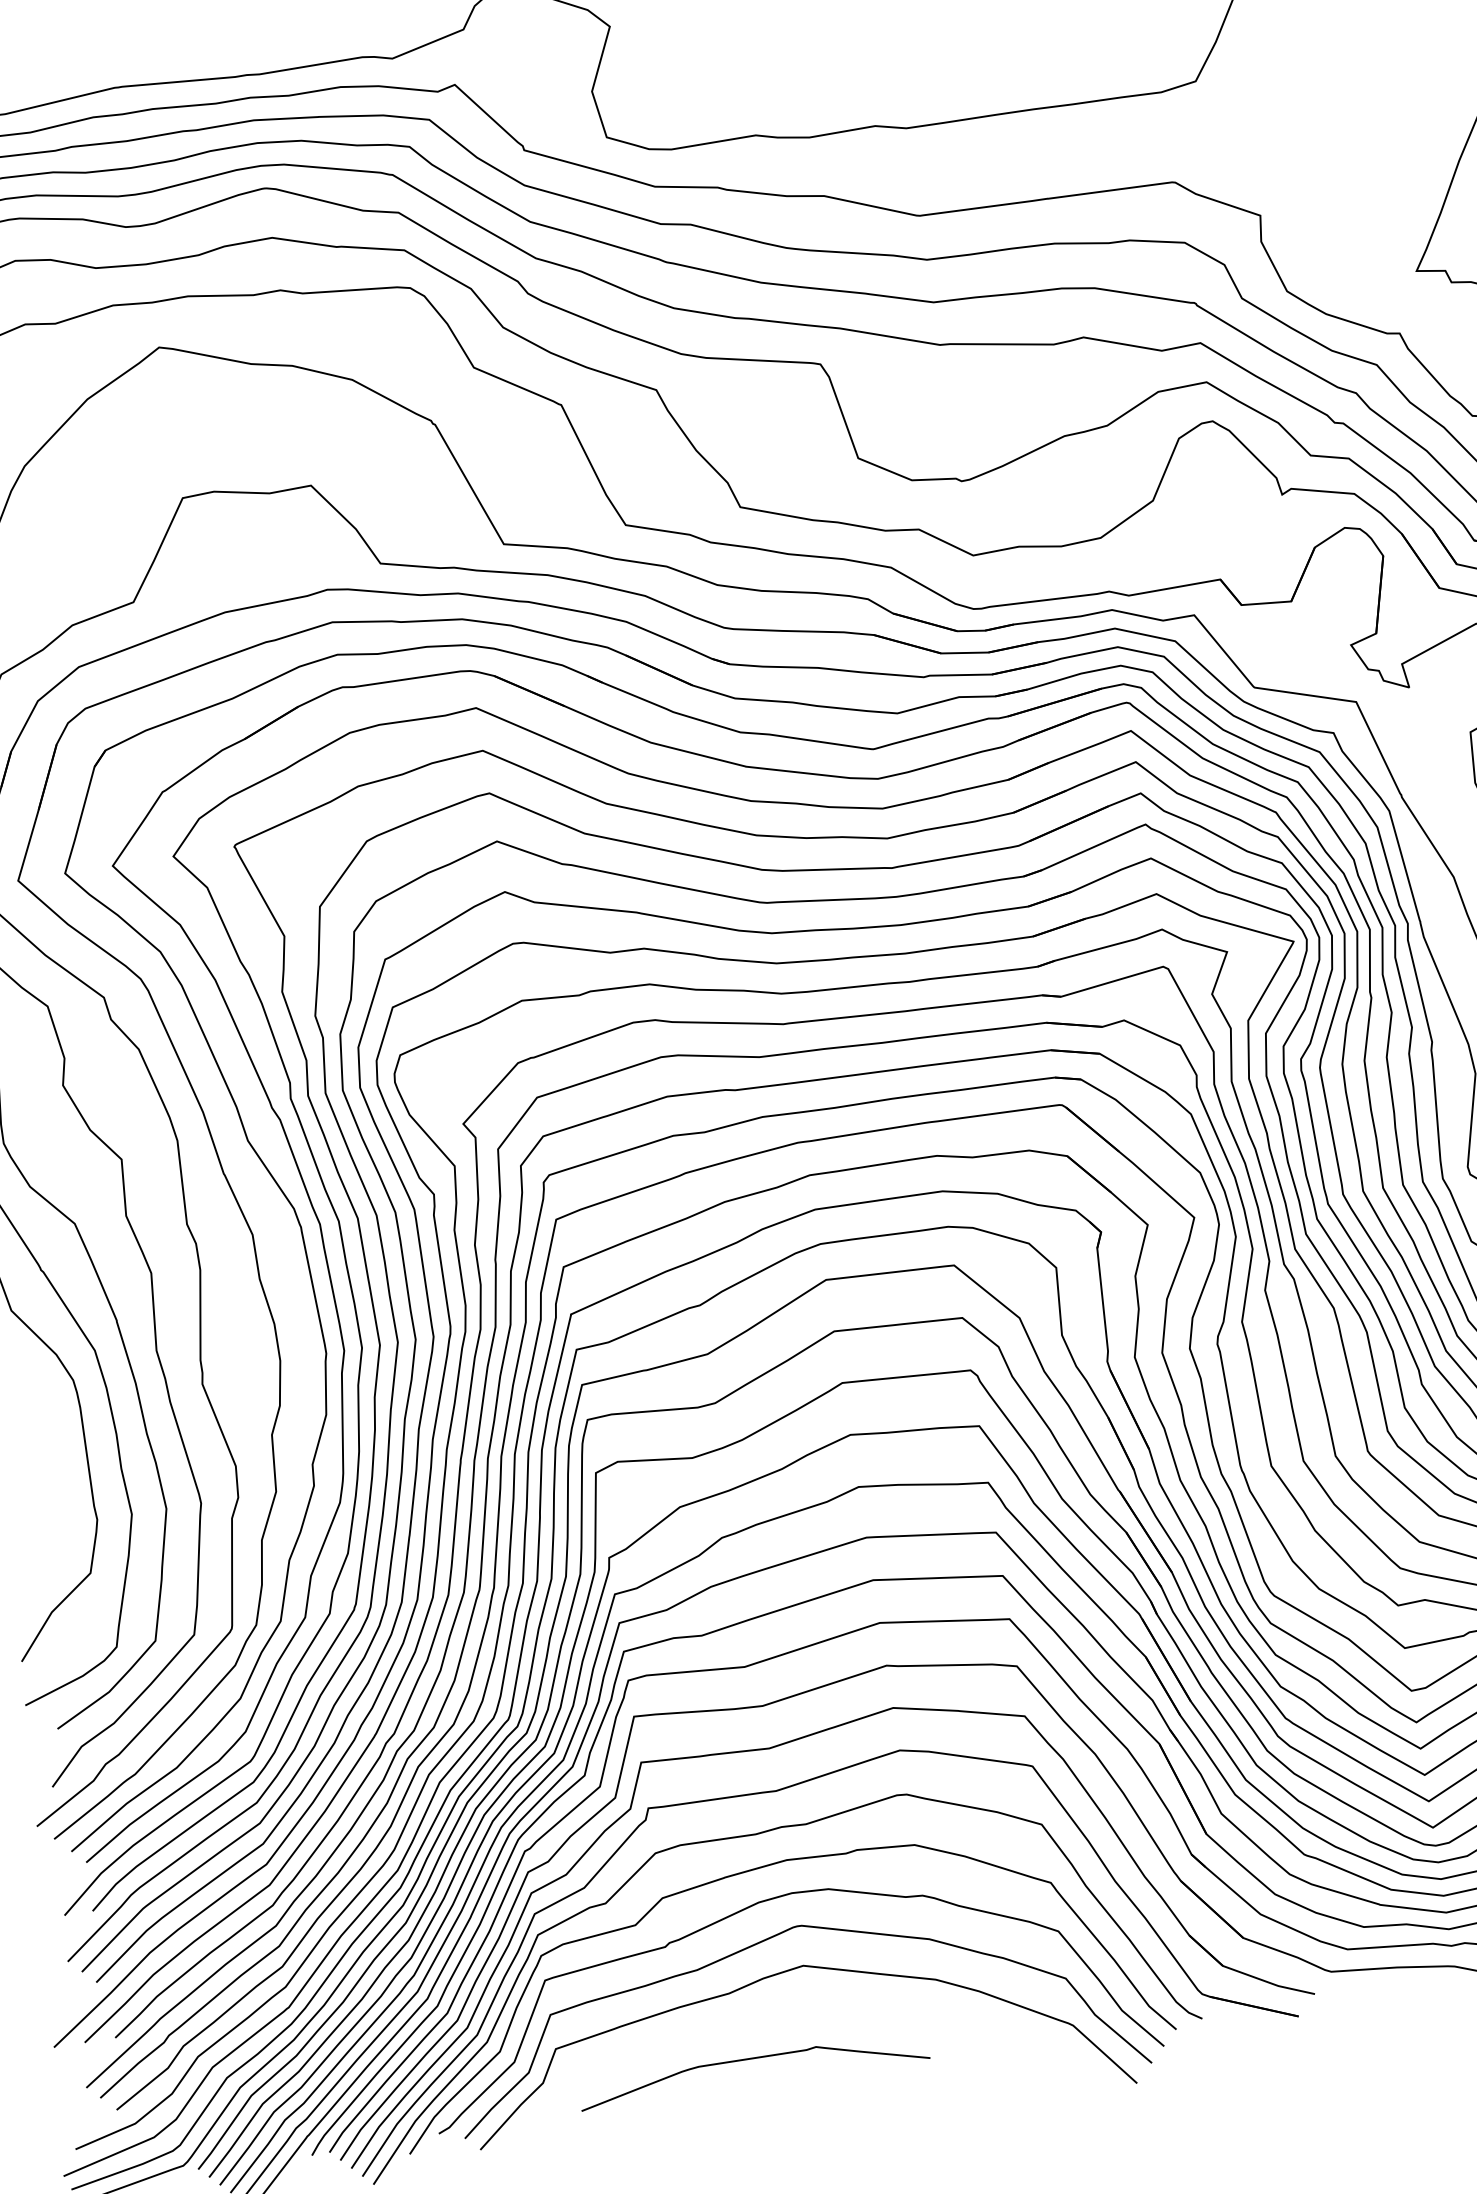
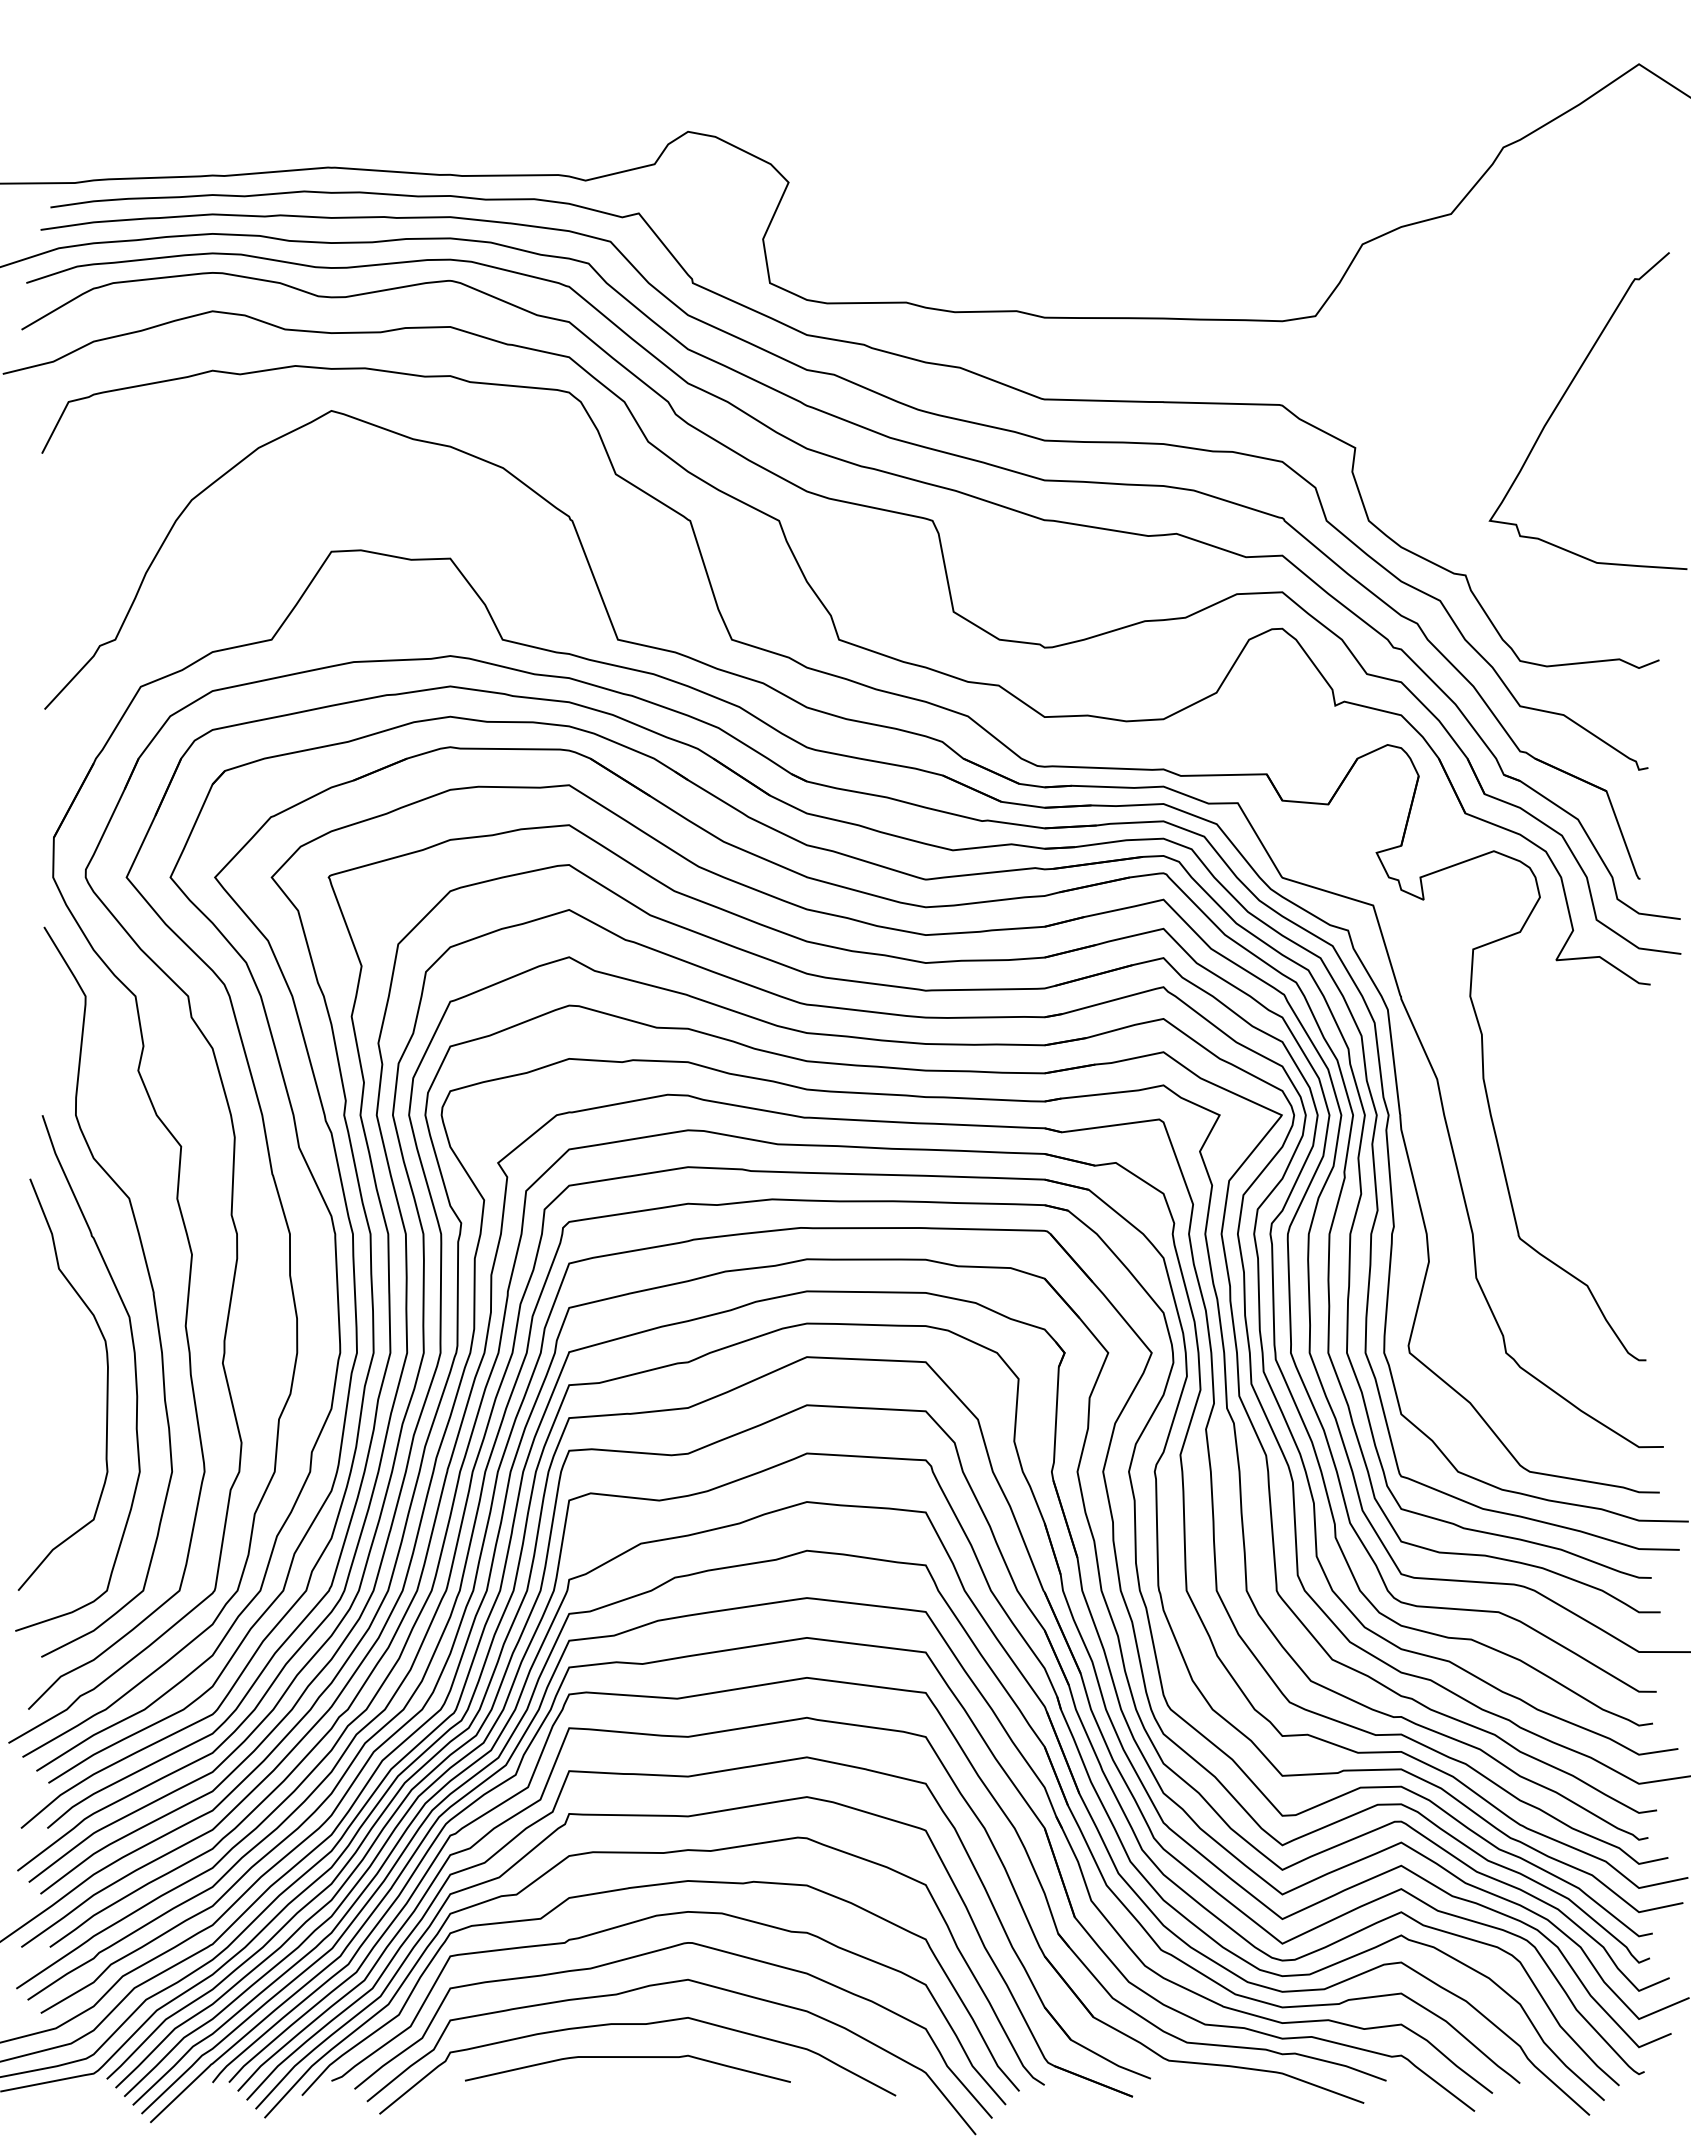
curve: (756, 2022) -> (637, 2024), added

